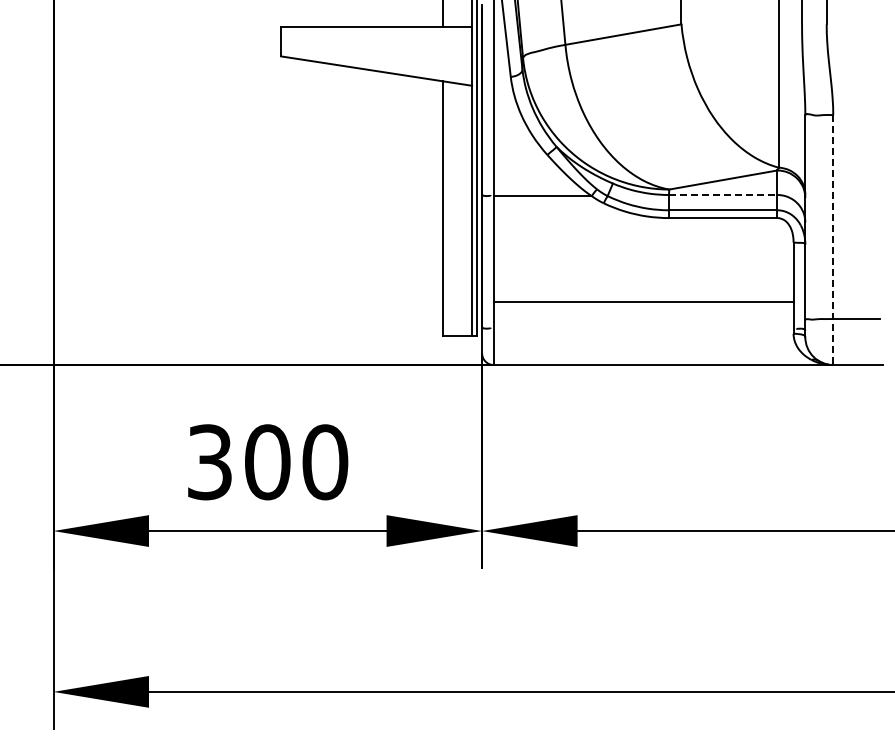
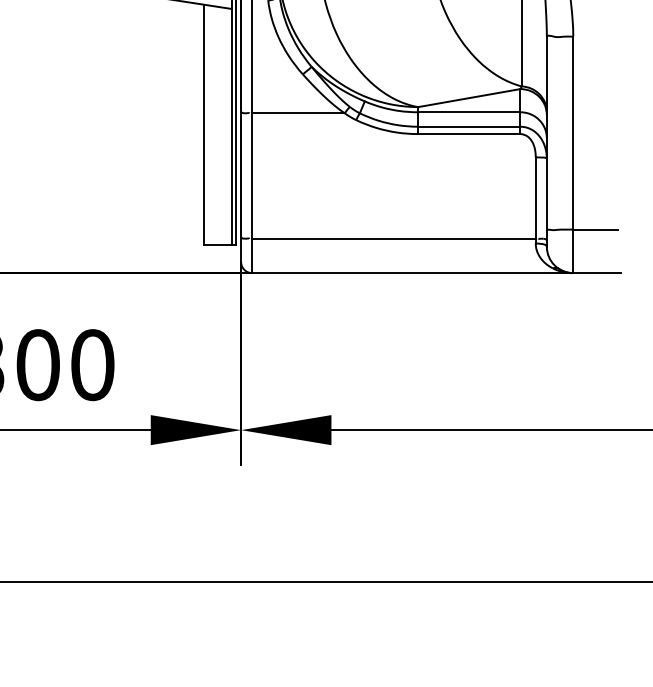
line: (723, 195) -> (469, 112), dashed -> solid
line: (833, 240) -> (573, 155), dashed -> solid
line: (643, 301) -> (393, 238), moved

